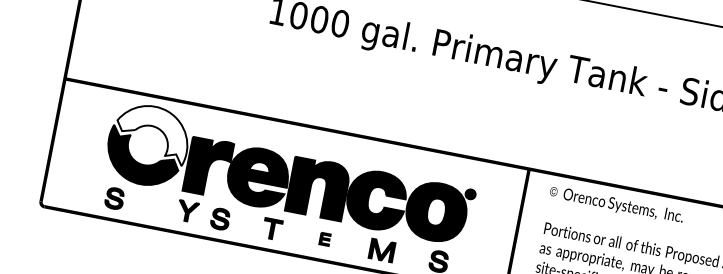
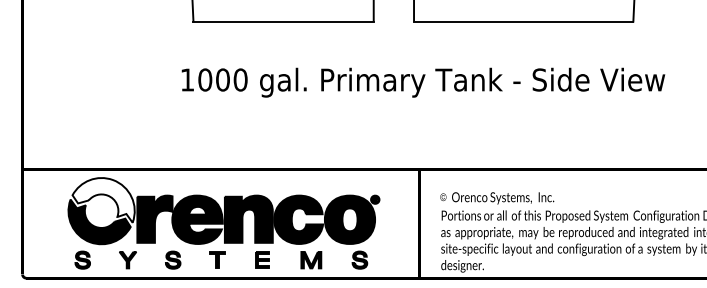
text: (616, 205) -> (497, 198), moved
part: (187, 211) -> (127, 260), moved
part: (325, 238) -> (262, 259), size x1.67

